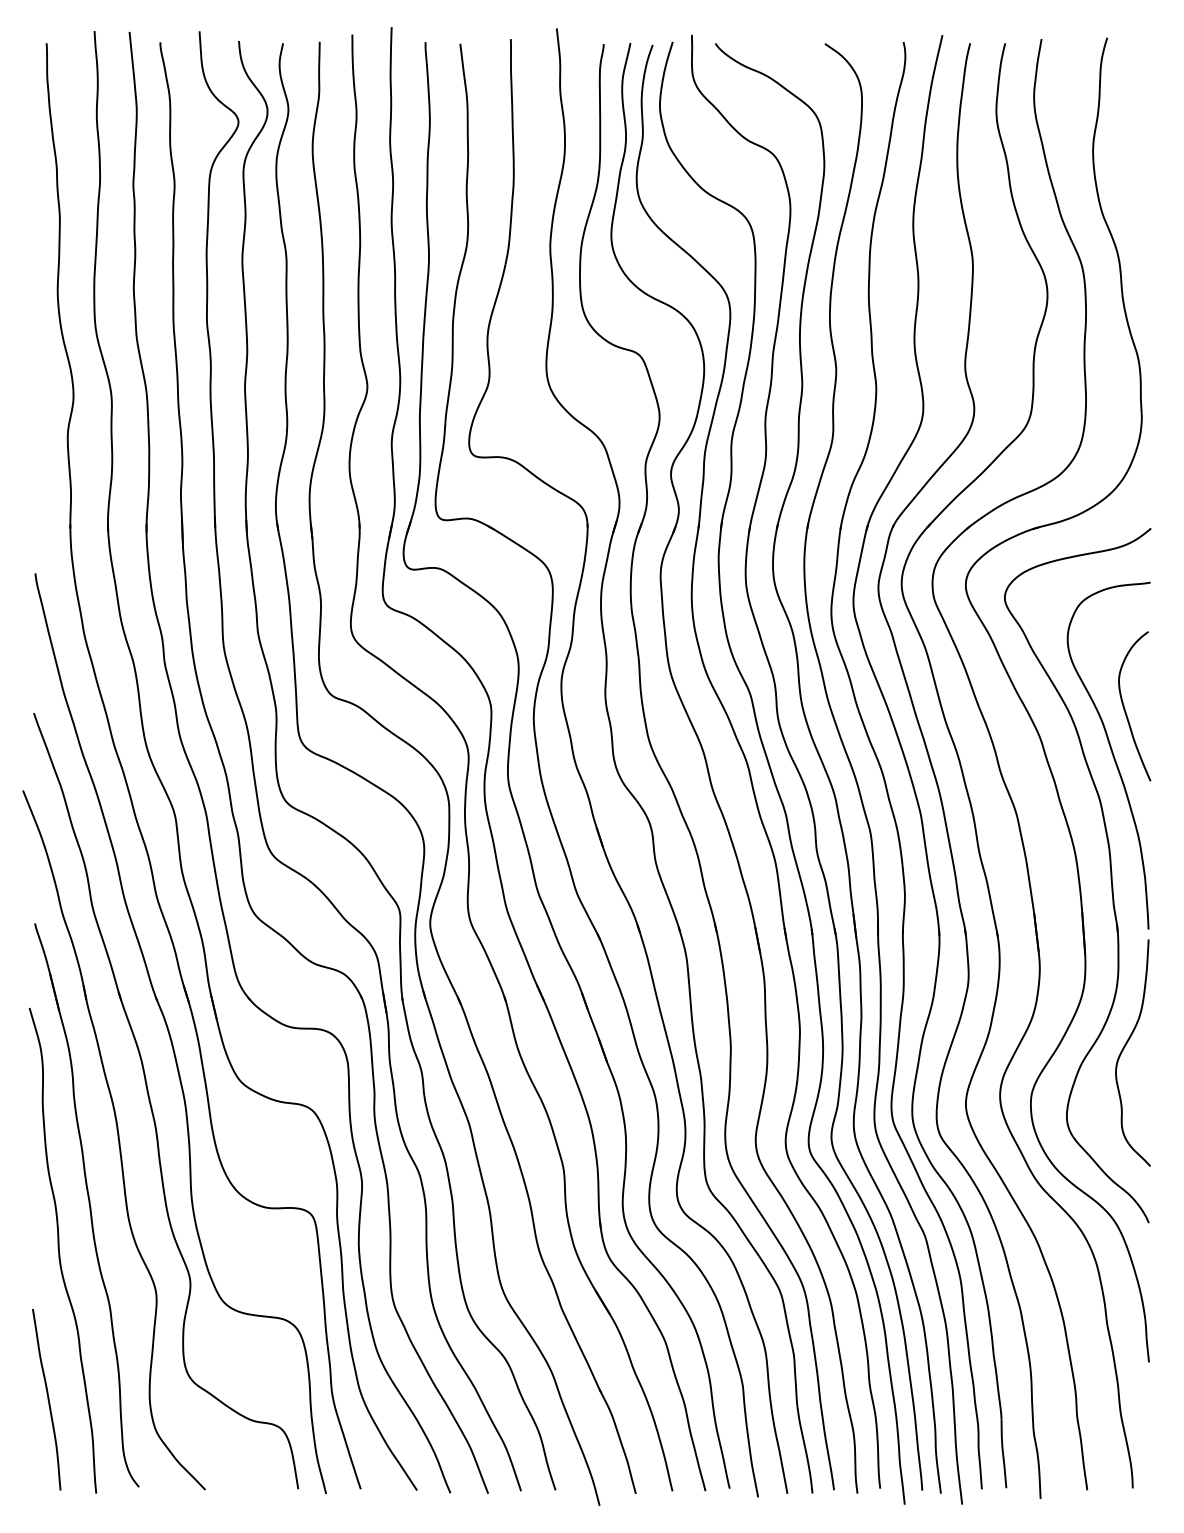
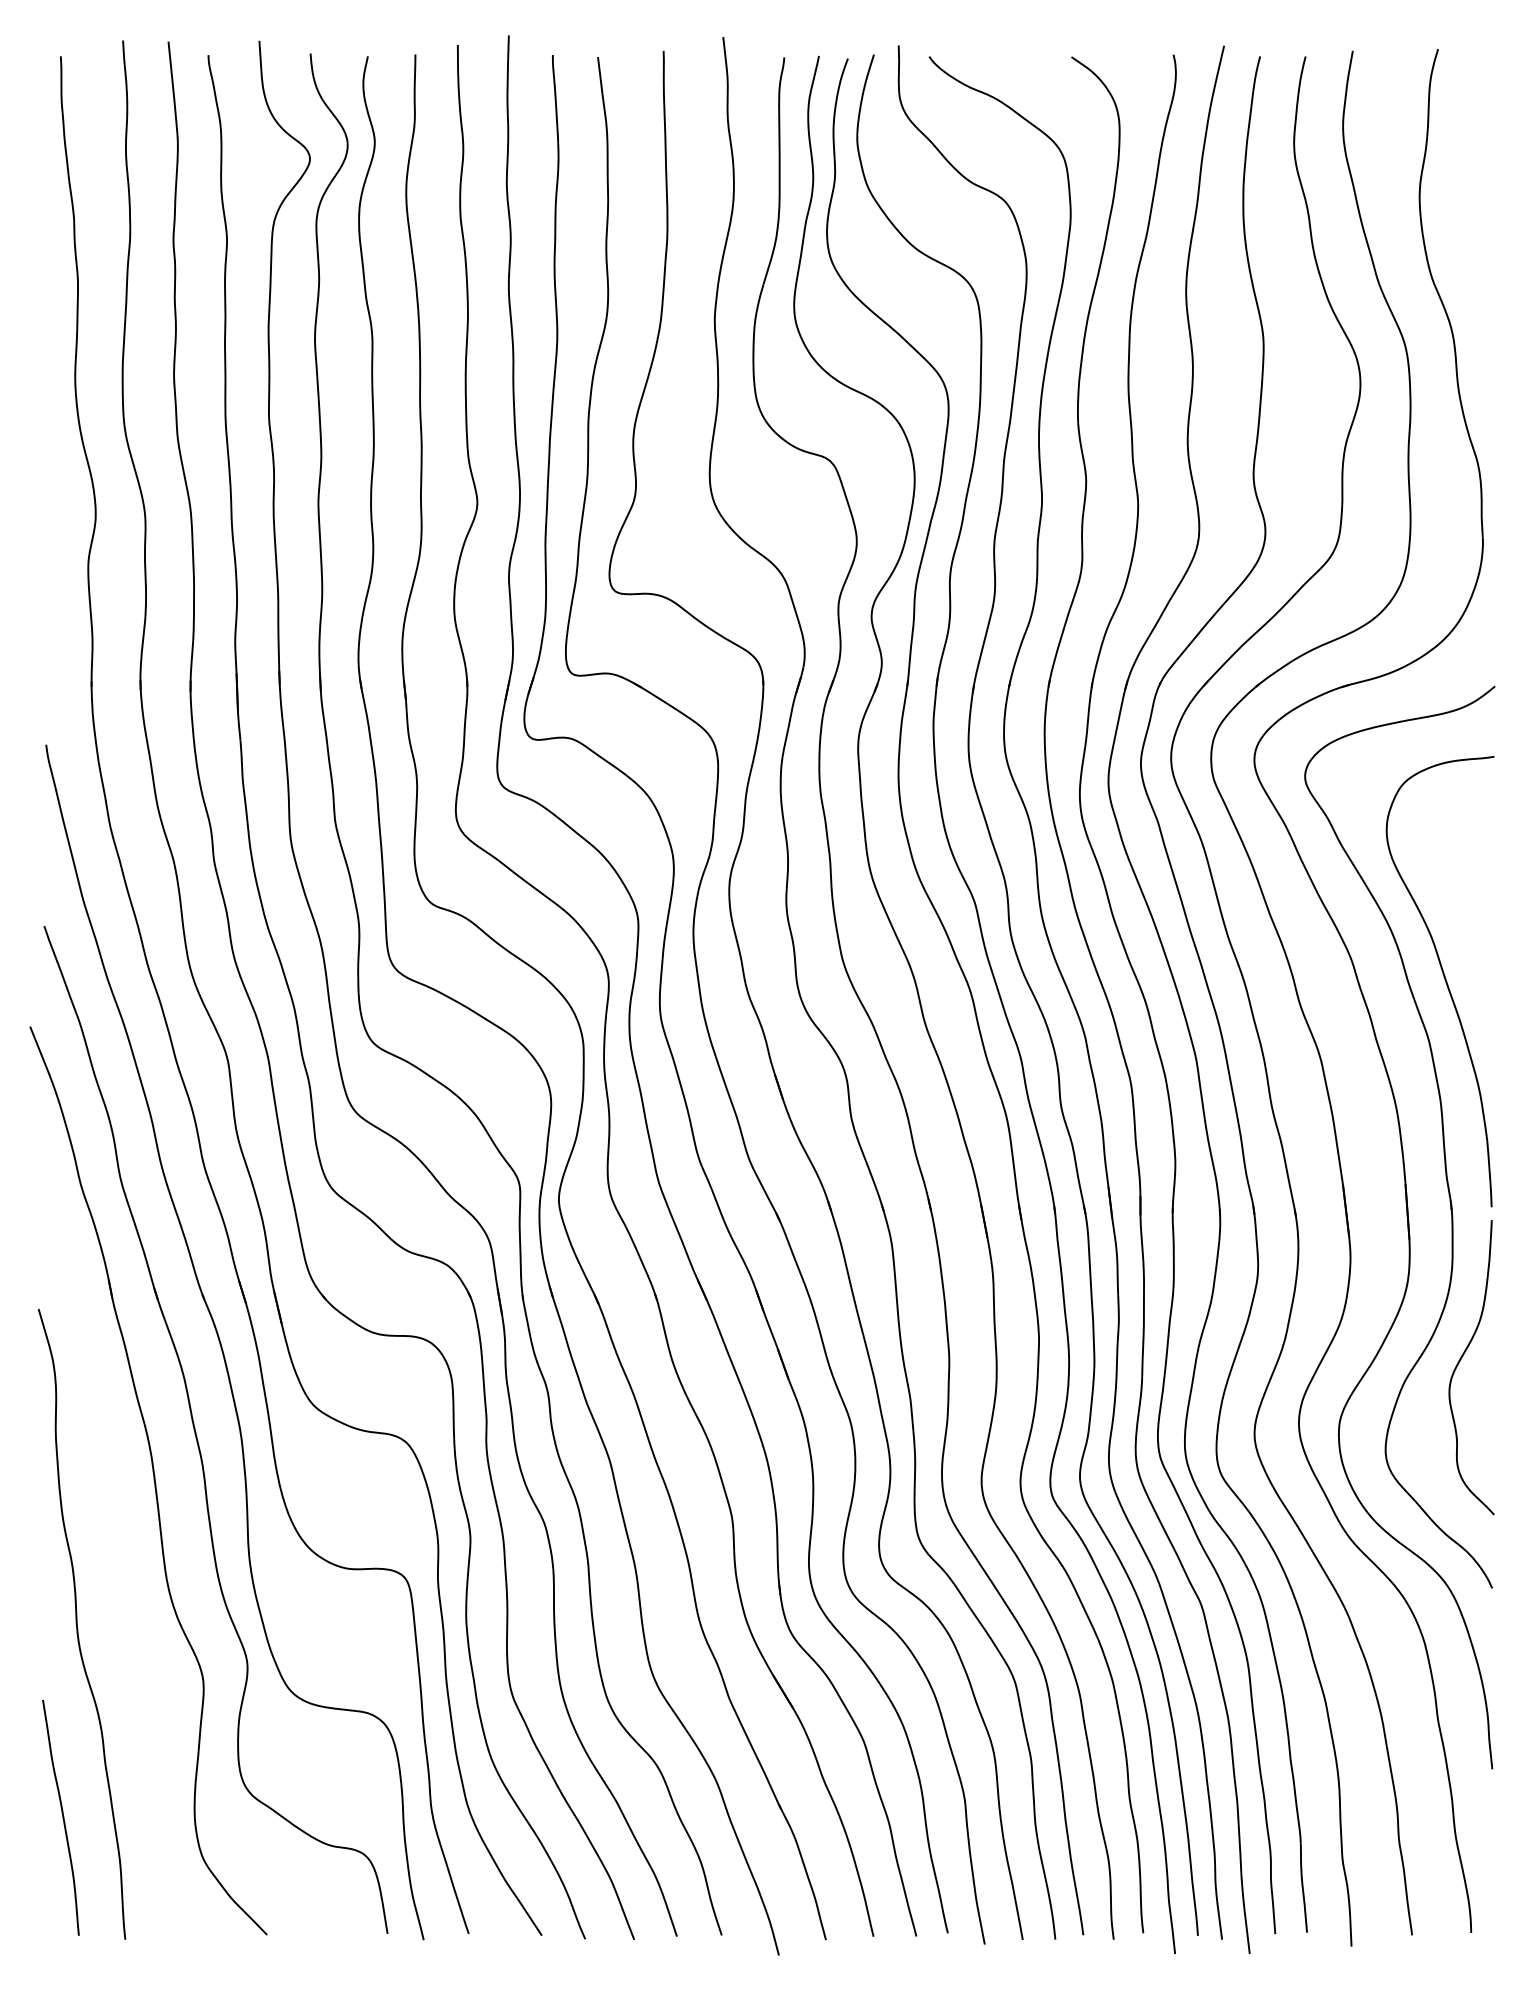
curve: (1125, 708) -> (1461, 920), removed
part: (87, 1205) -> (113, 1565), removed

